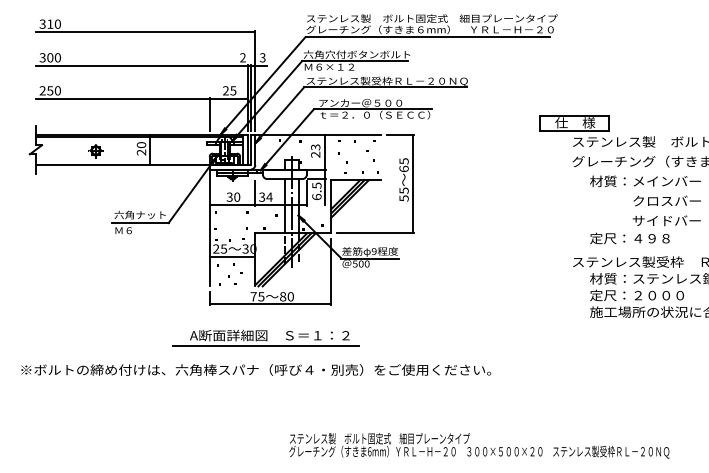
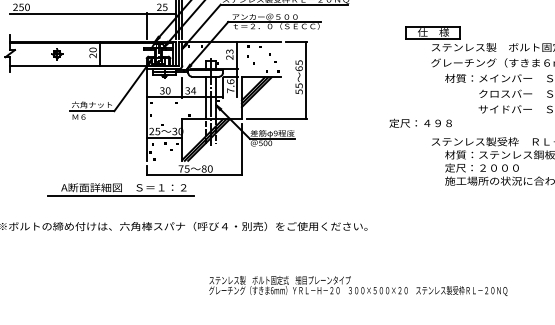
text: (316, 191) -> (230, 86), 6.5 -> 7.6
text: (629, 238) -> (420, 123), moved
part: (265, 337) -> (120, 189), moved

